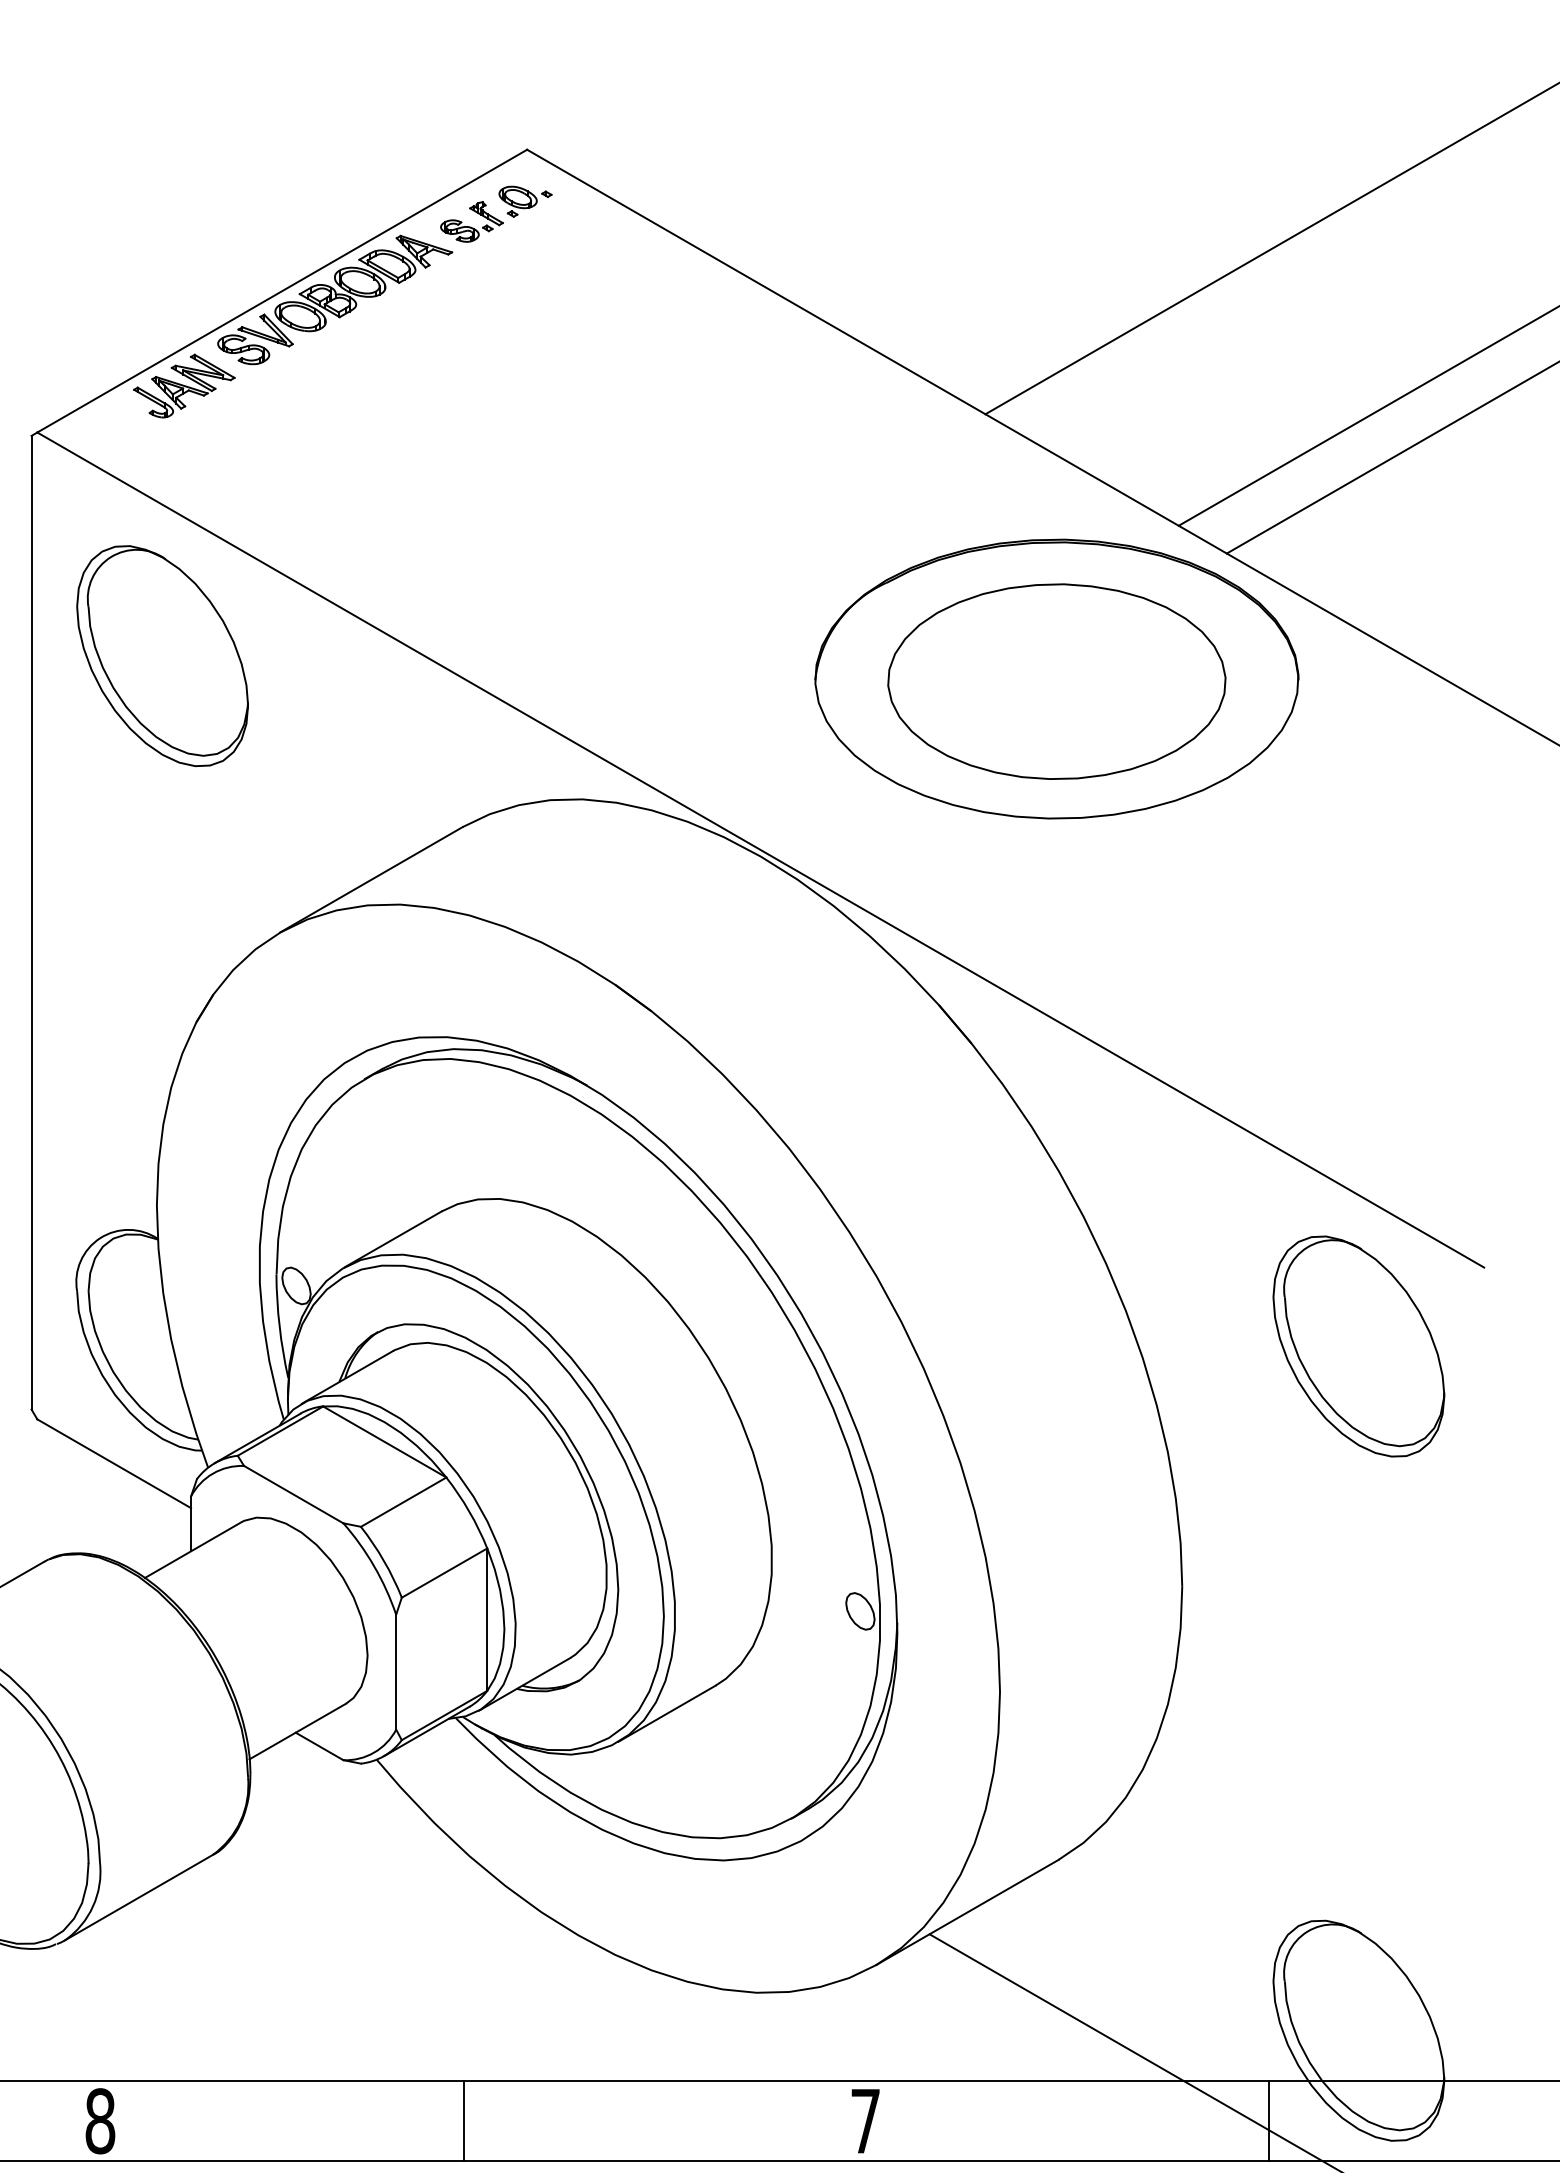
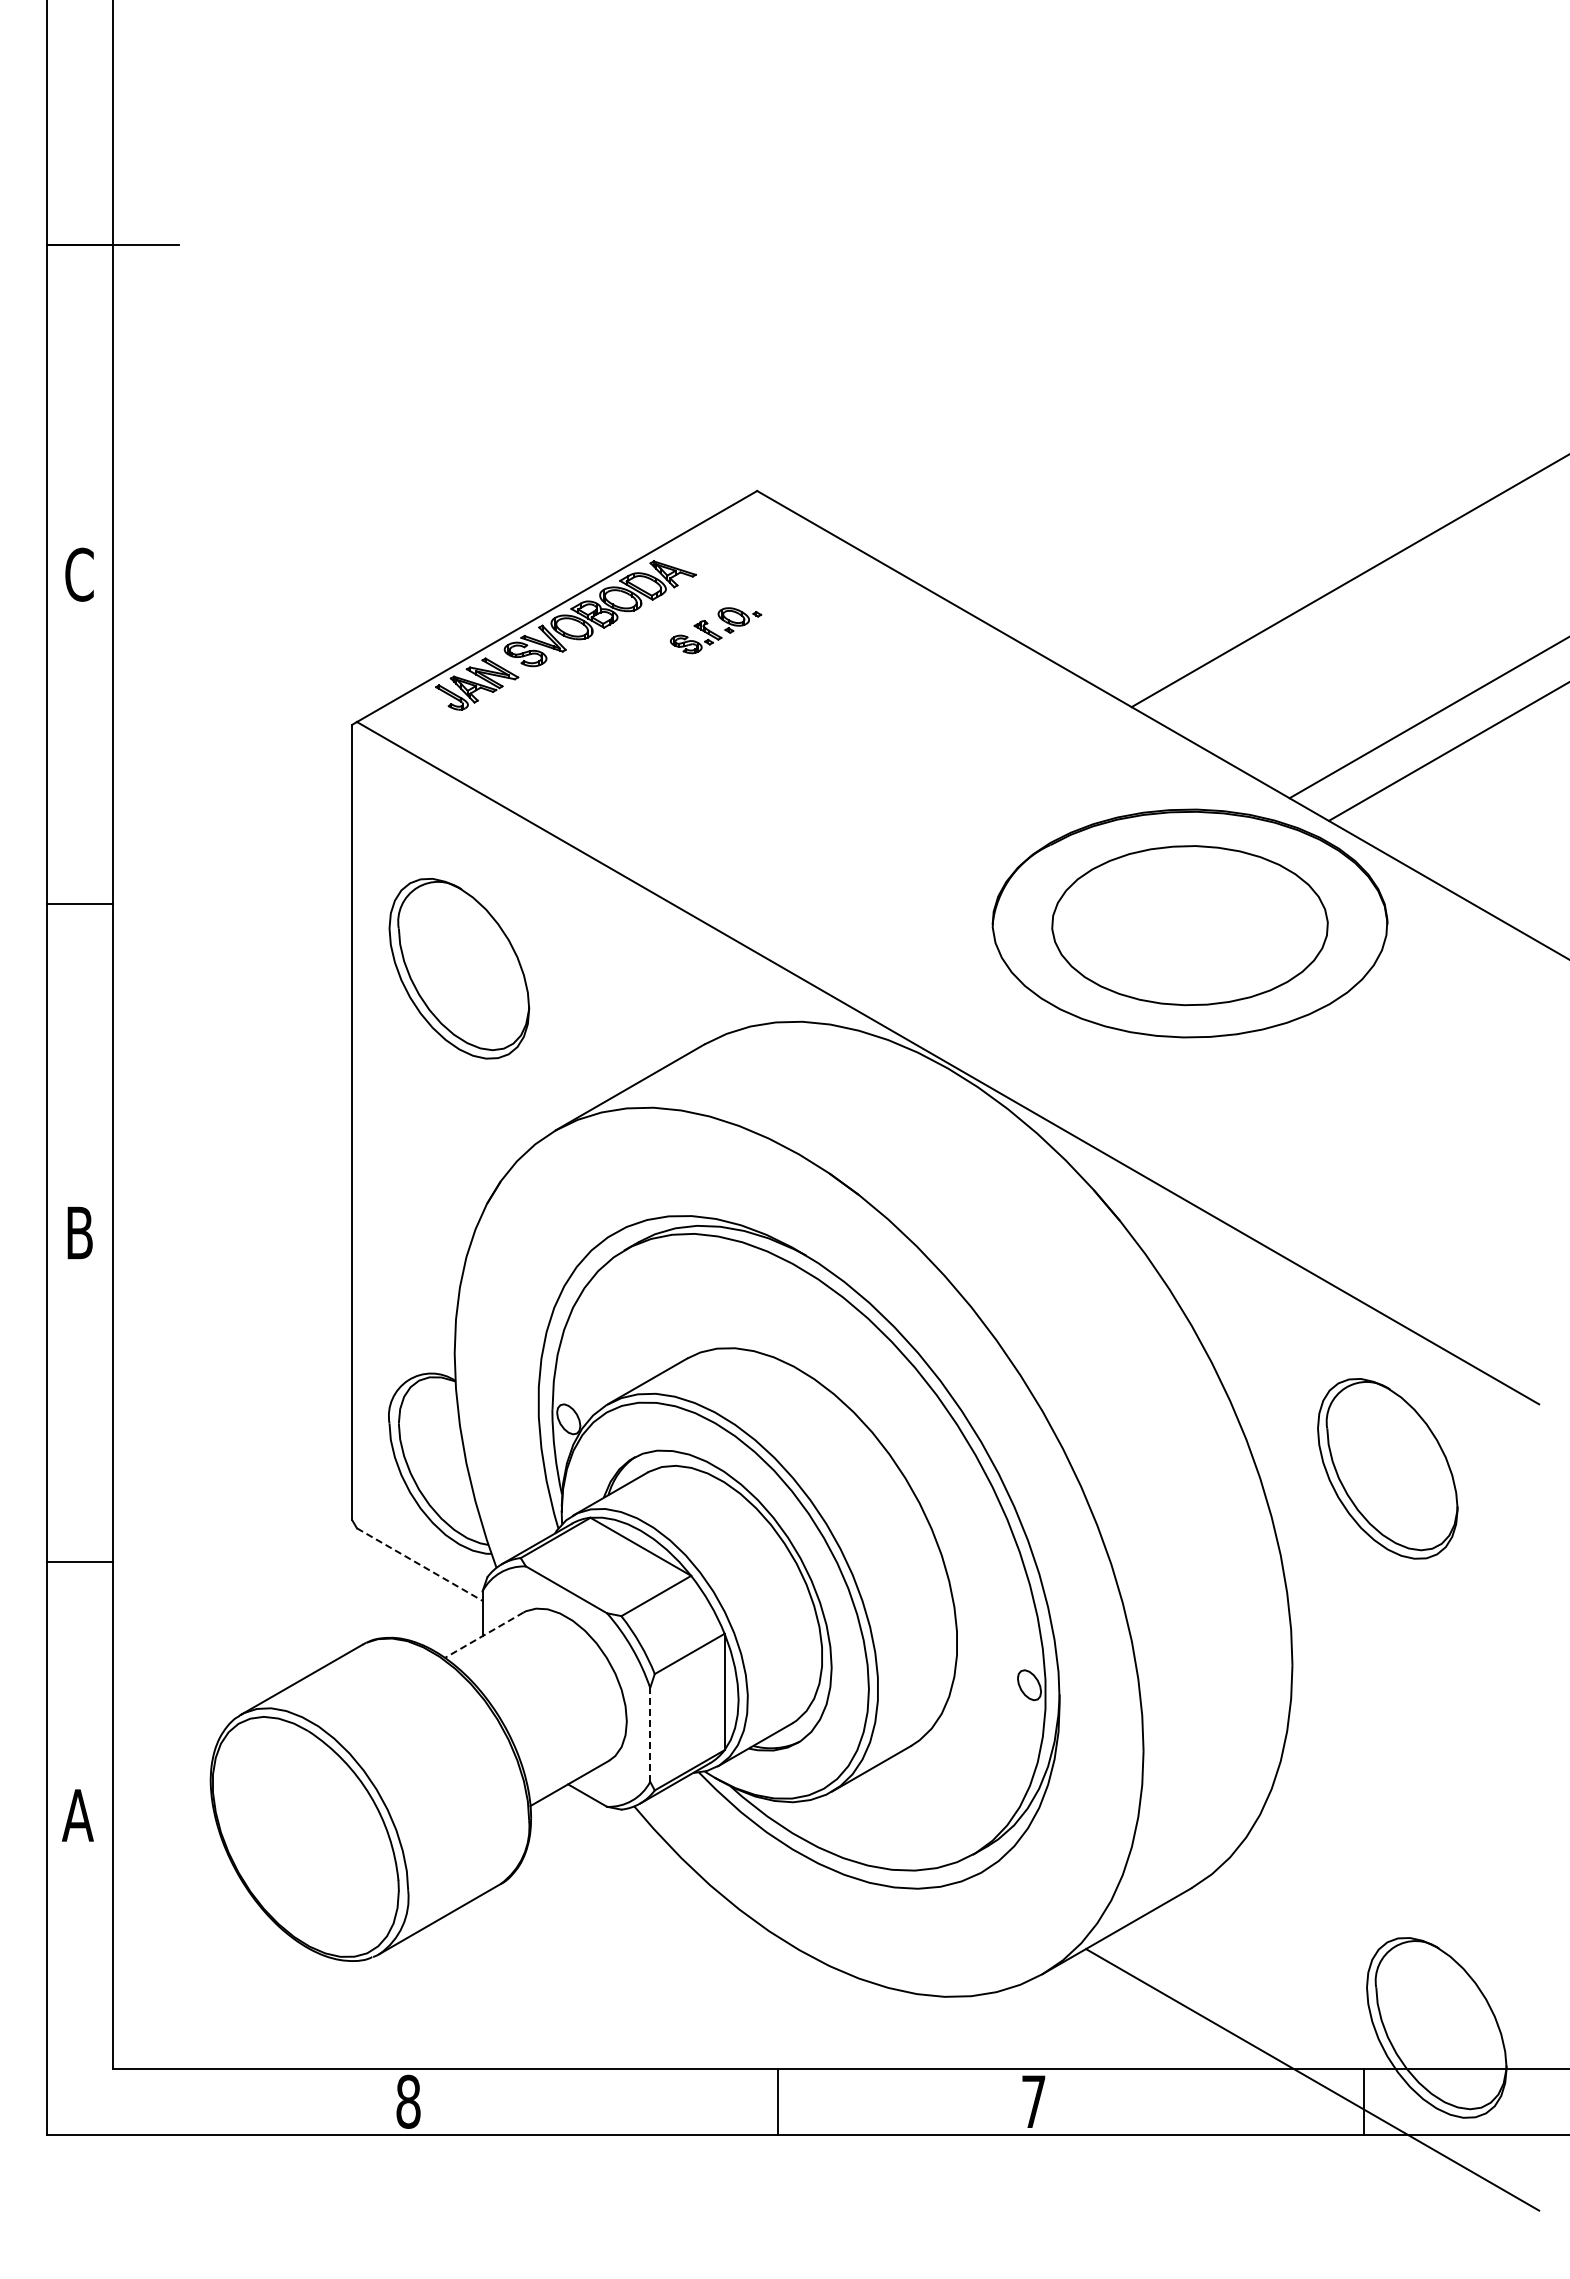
part: (496, 214) -> (716, 630), moved
part: (162, 655) -> (459, 968), moved
part: (1358, 1346) -> (1387, 1468), moved
line: (113, 1463) -> (419, 1564), solid -> dashed
line: (193, 1550) -> (484, 1635), solid -> dashed
line: (396, 1671) -> (650, 1734), solid -> dashed
line: (463, 2120) -> (778, 2101), moved

